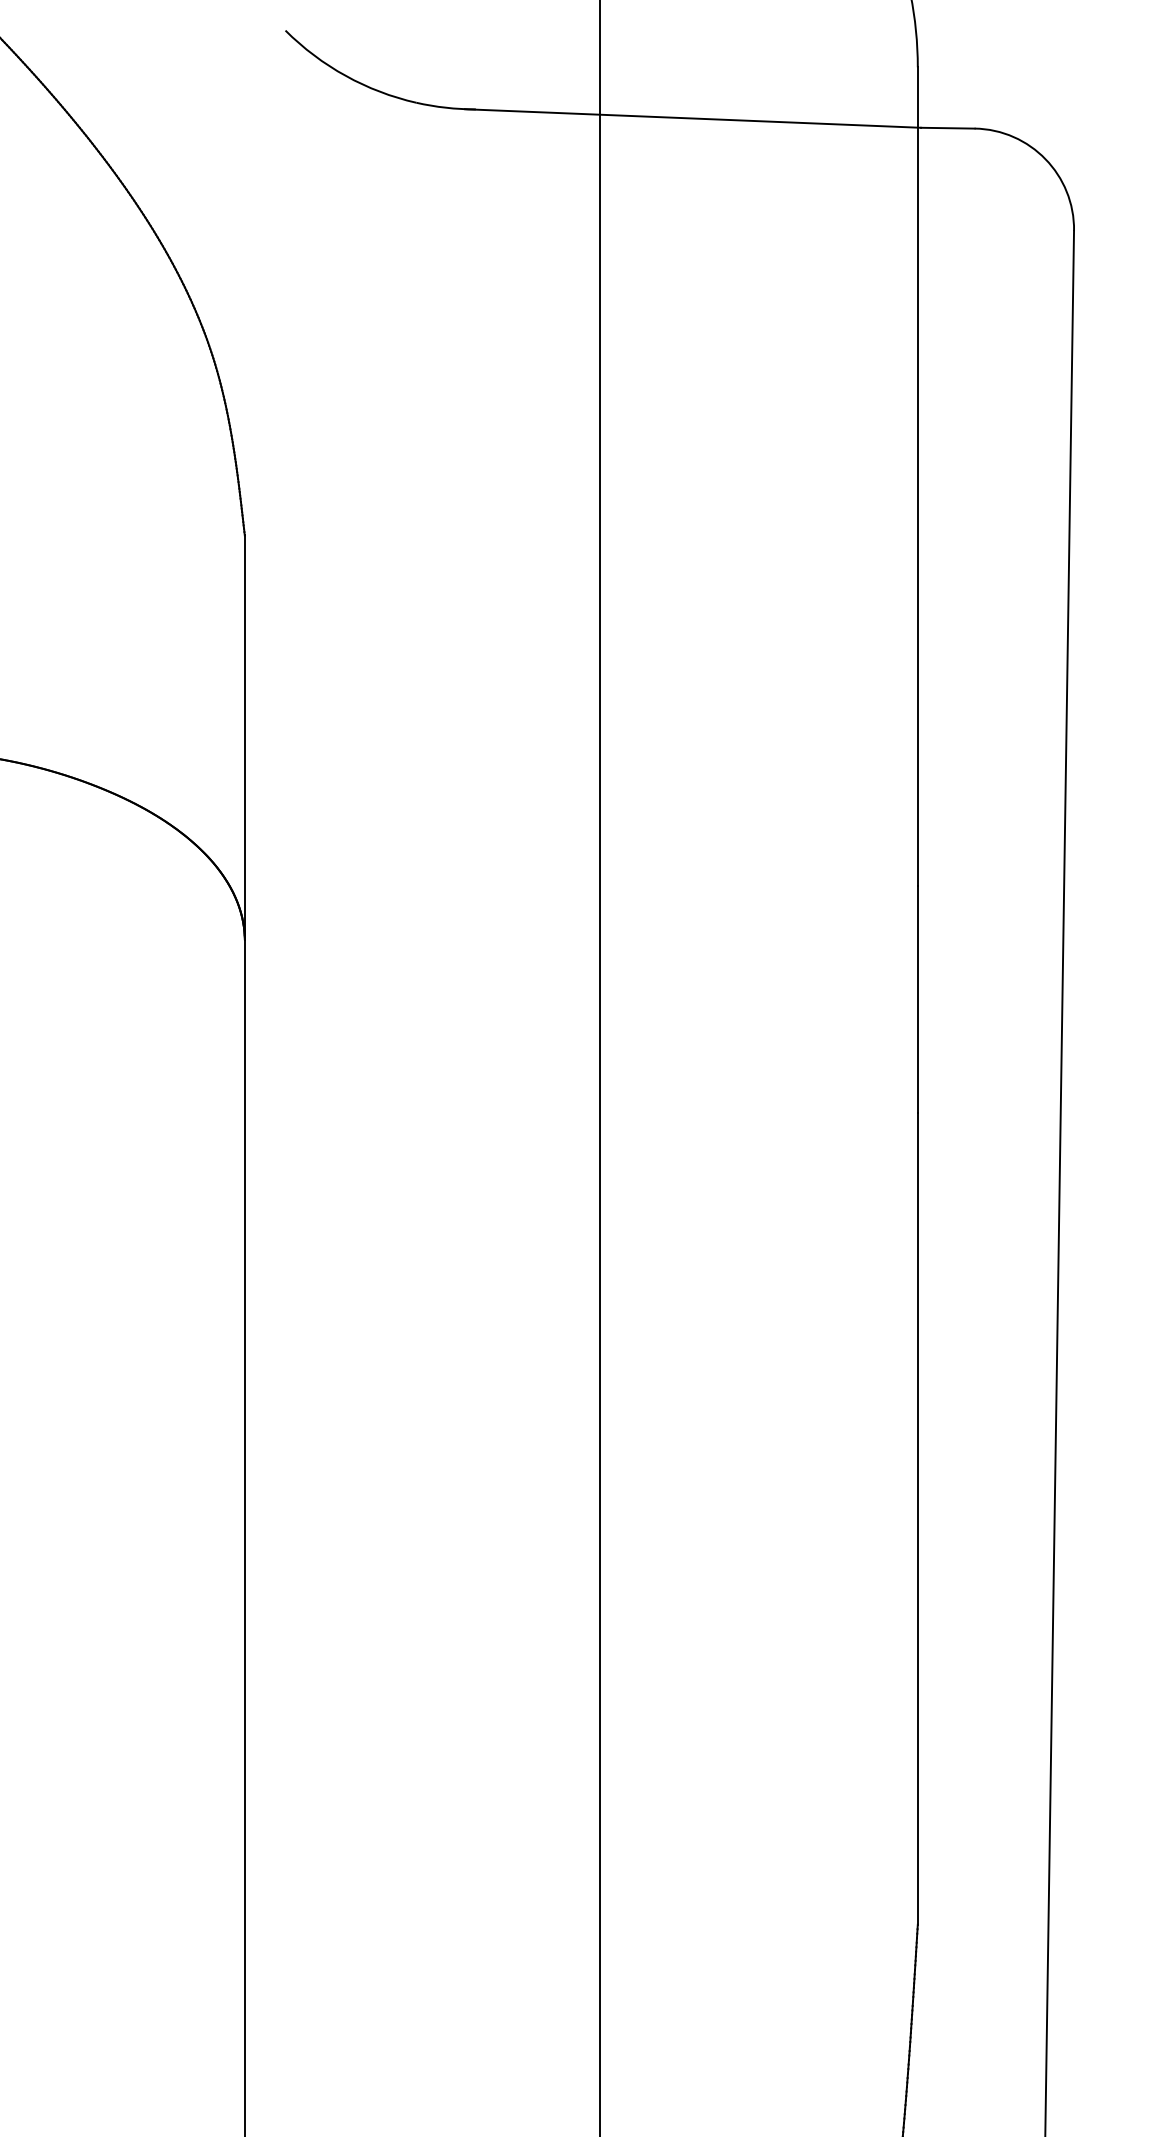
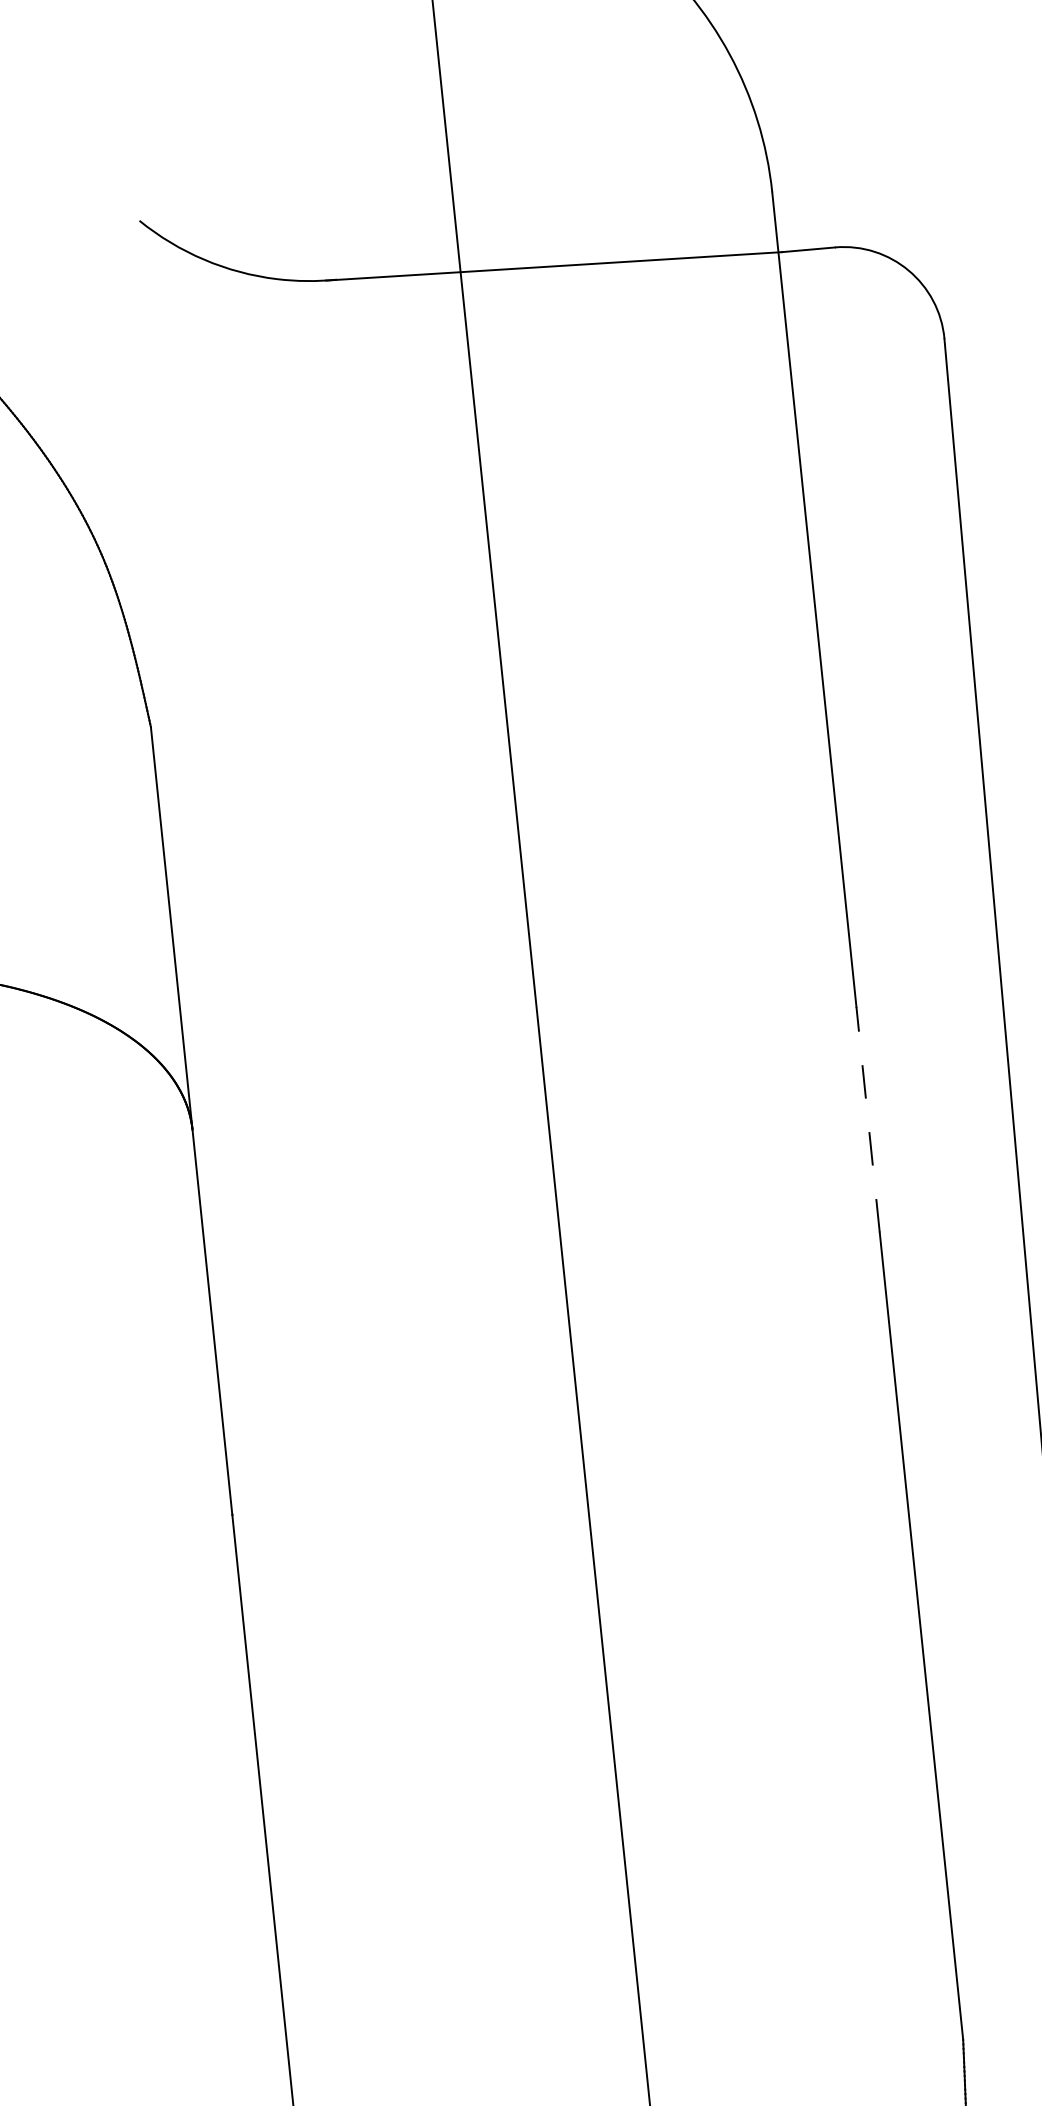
line: (917, 999) -> (867, 1119), solid -> dashed

